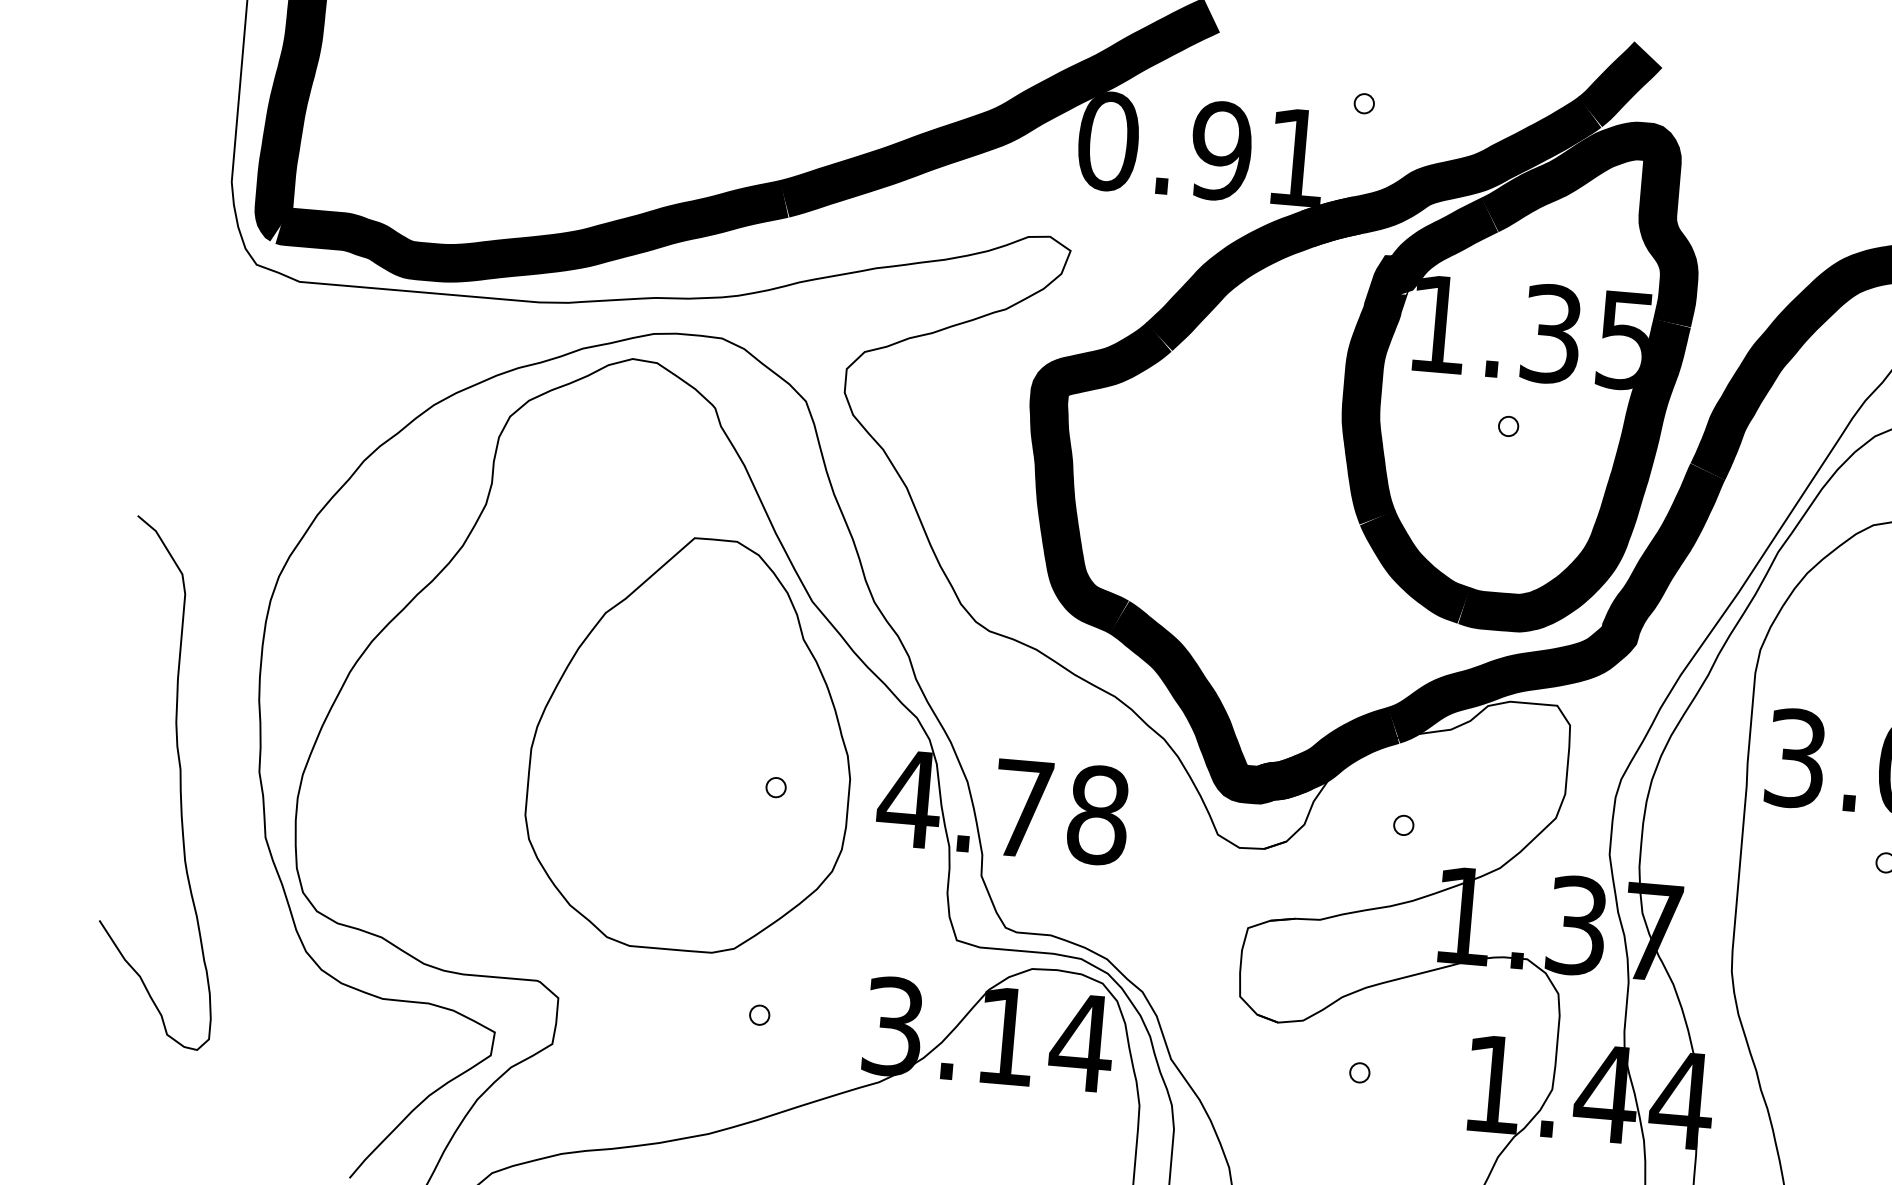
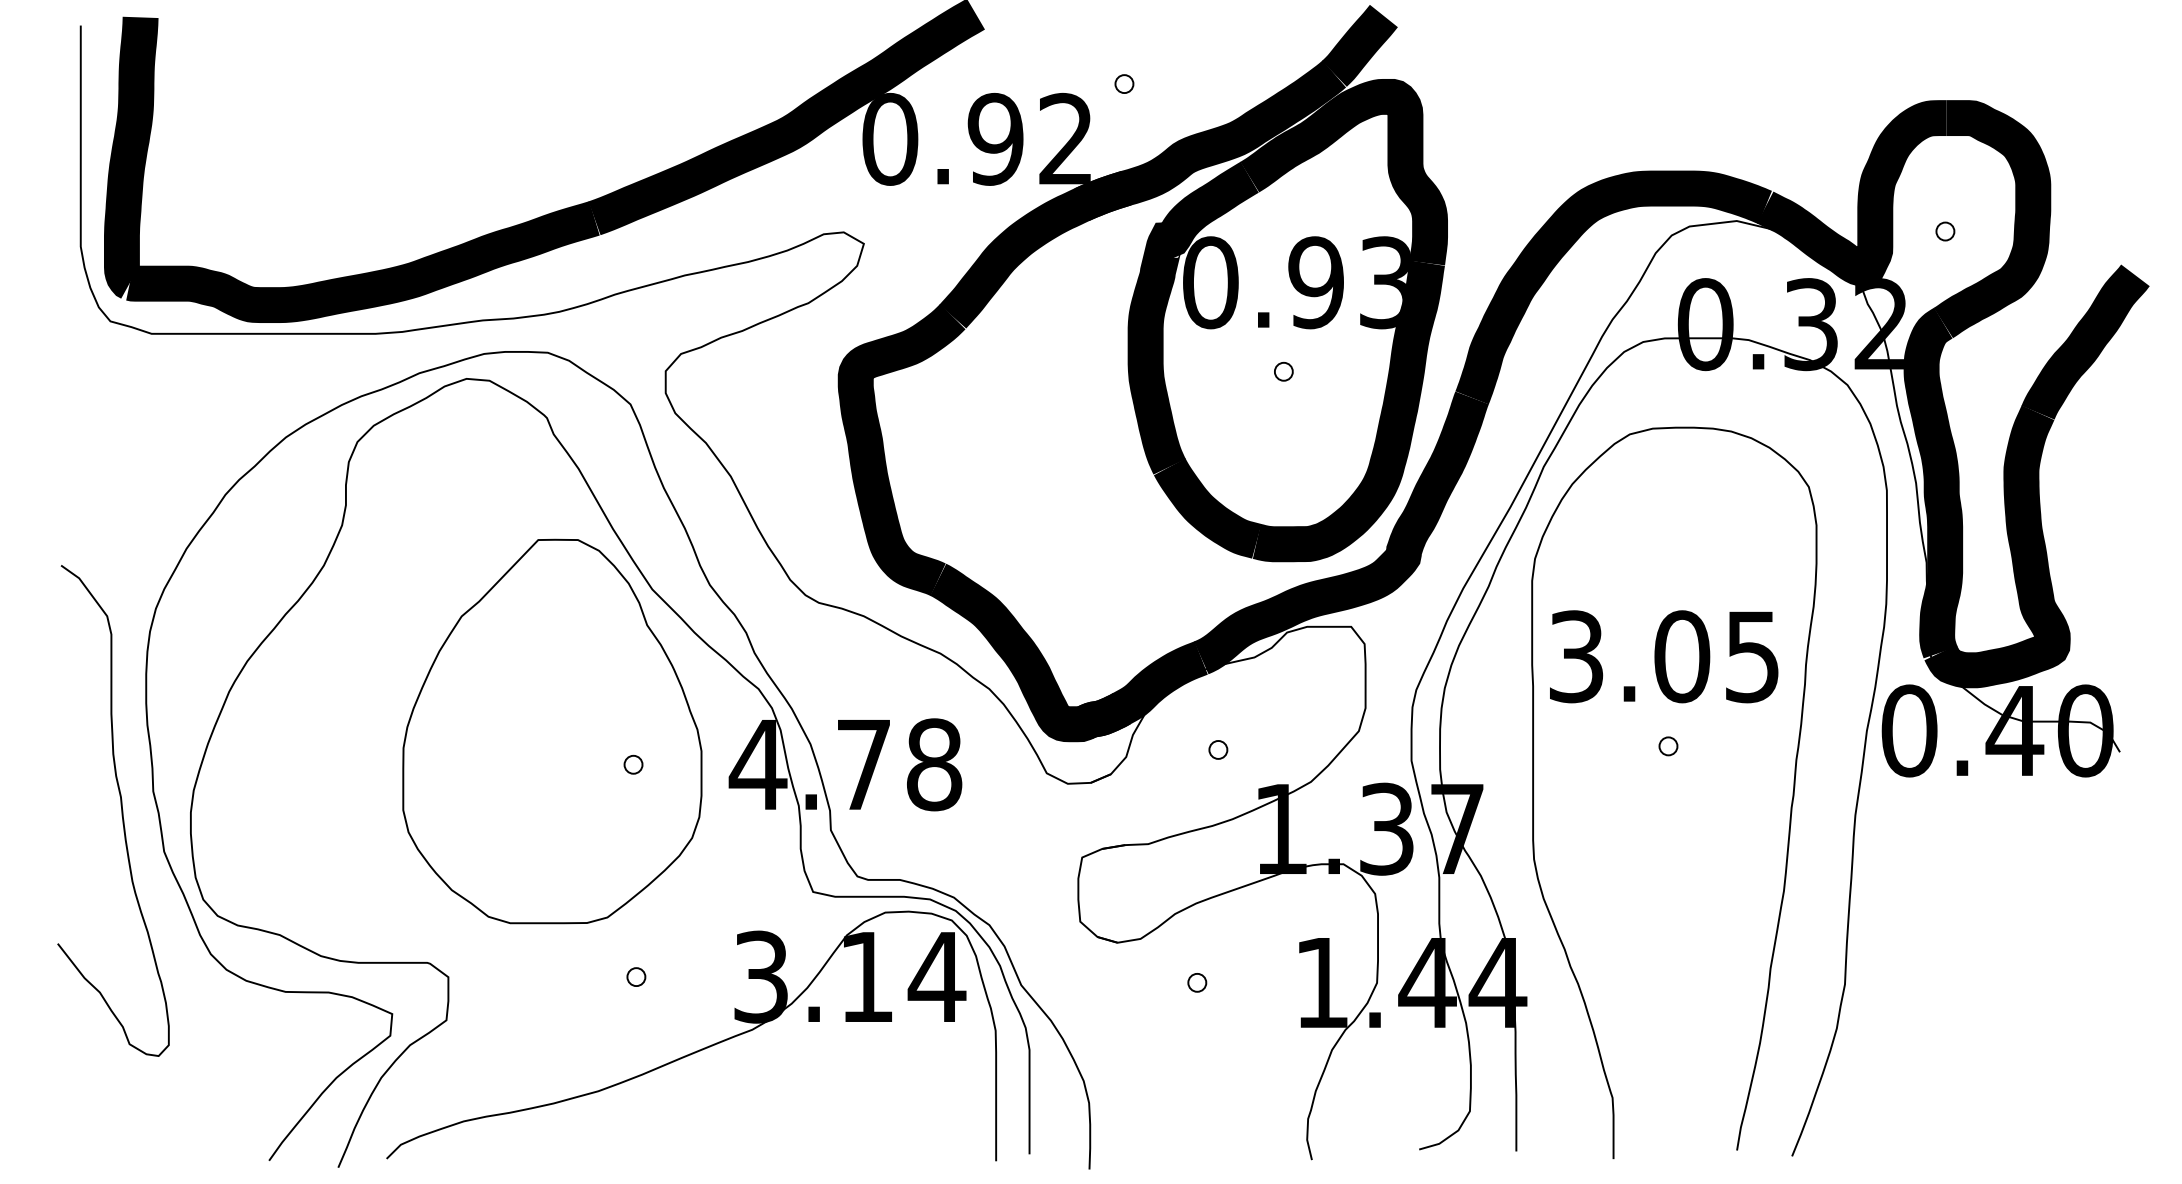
text: (1296, 156) -> (1065, 138), 0.91 -> 0.92
text: (1530, 332) -> (1296, 282), 1.35 -> 0.93
curve: (179, 783) -> (121, 810), moved

